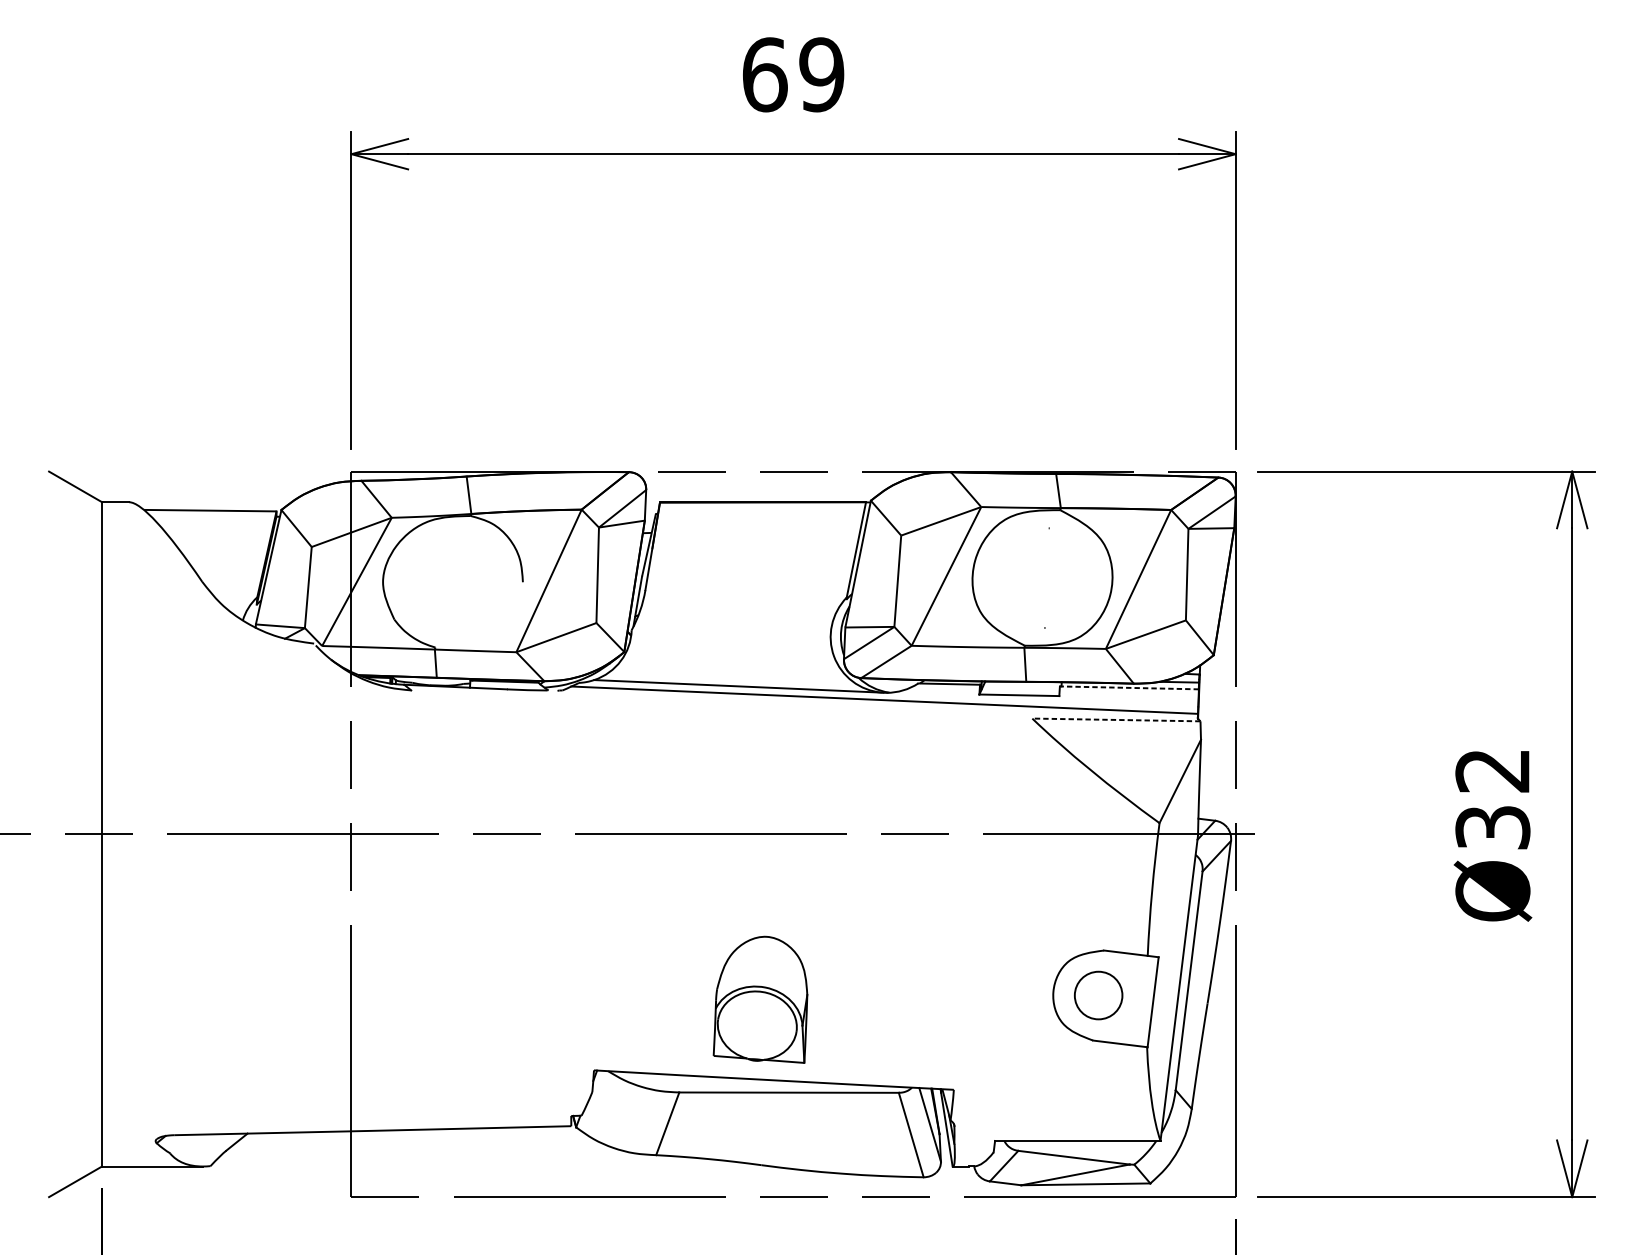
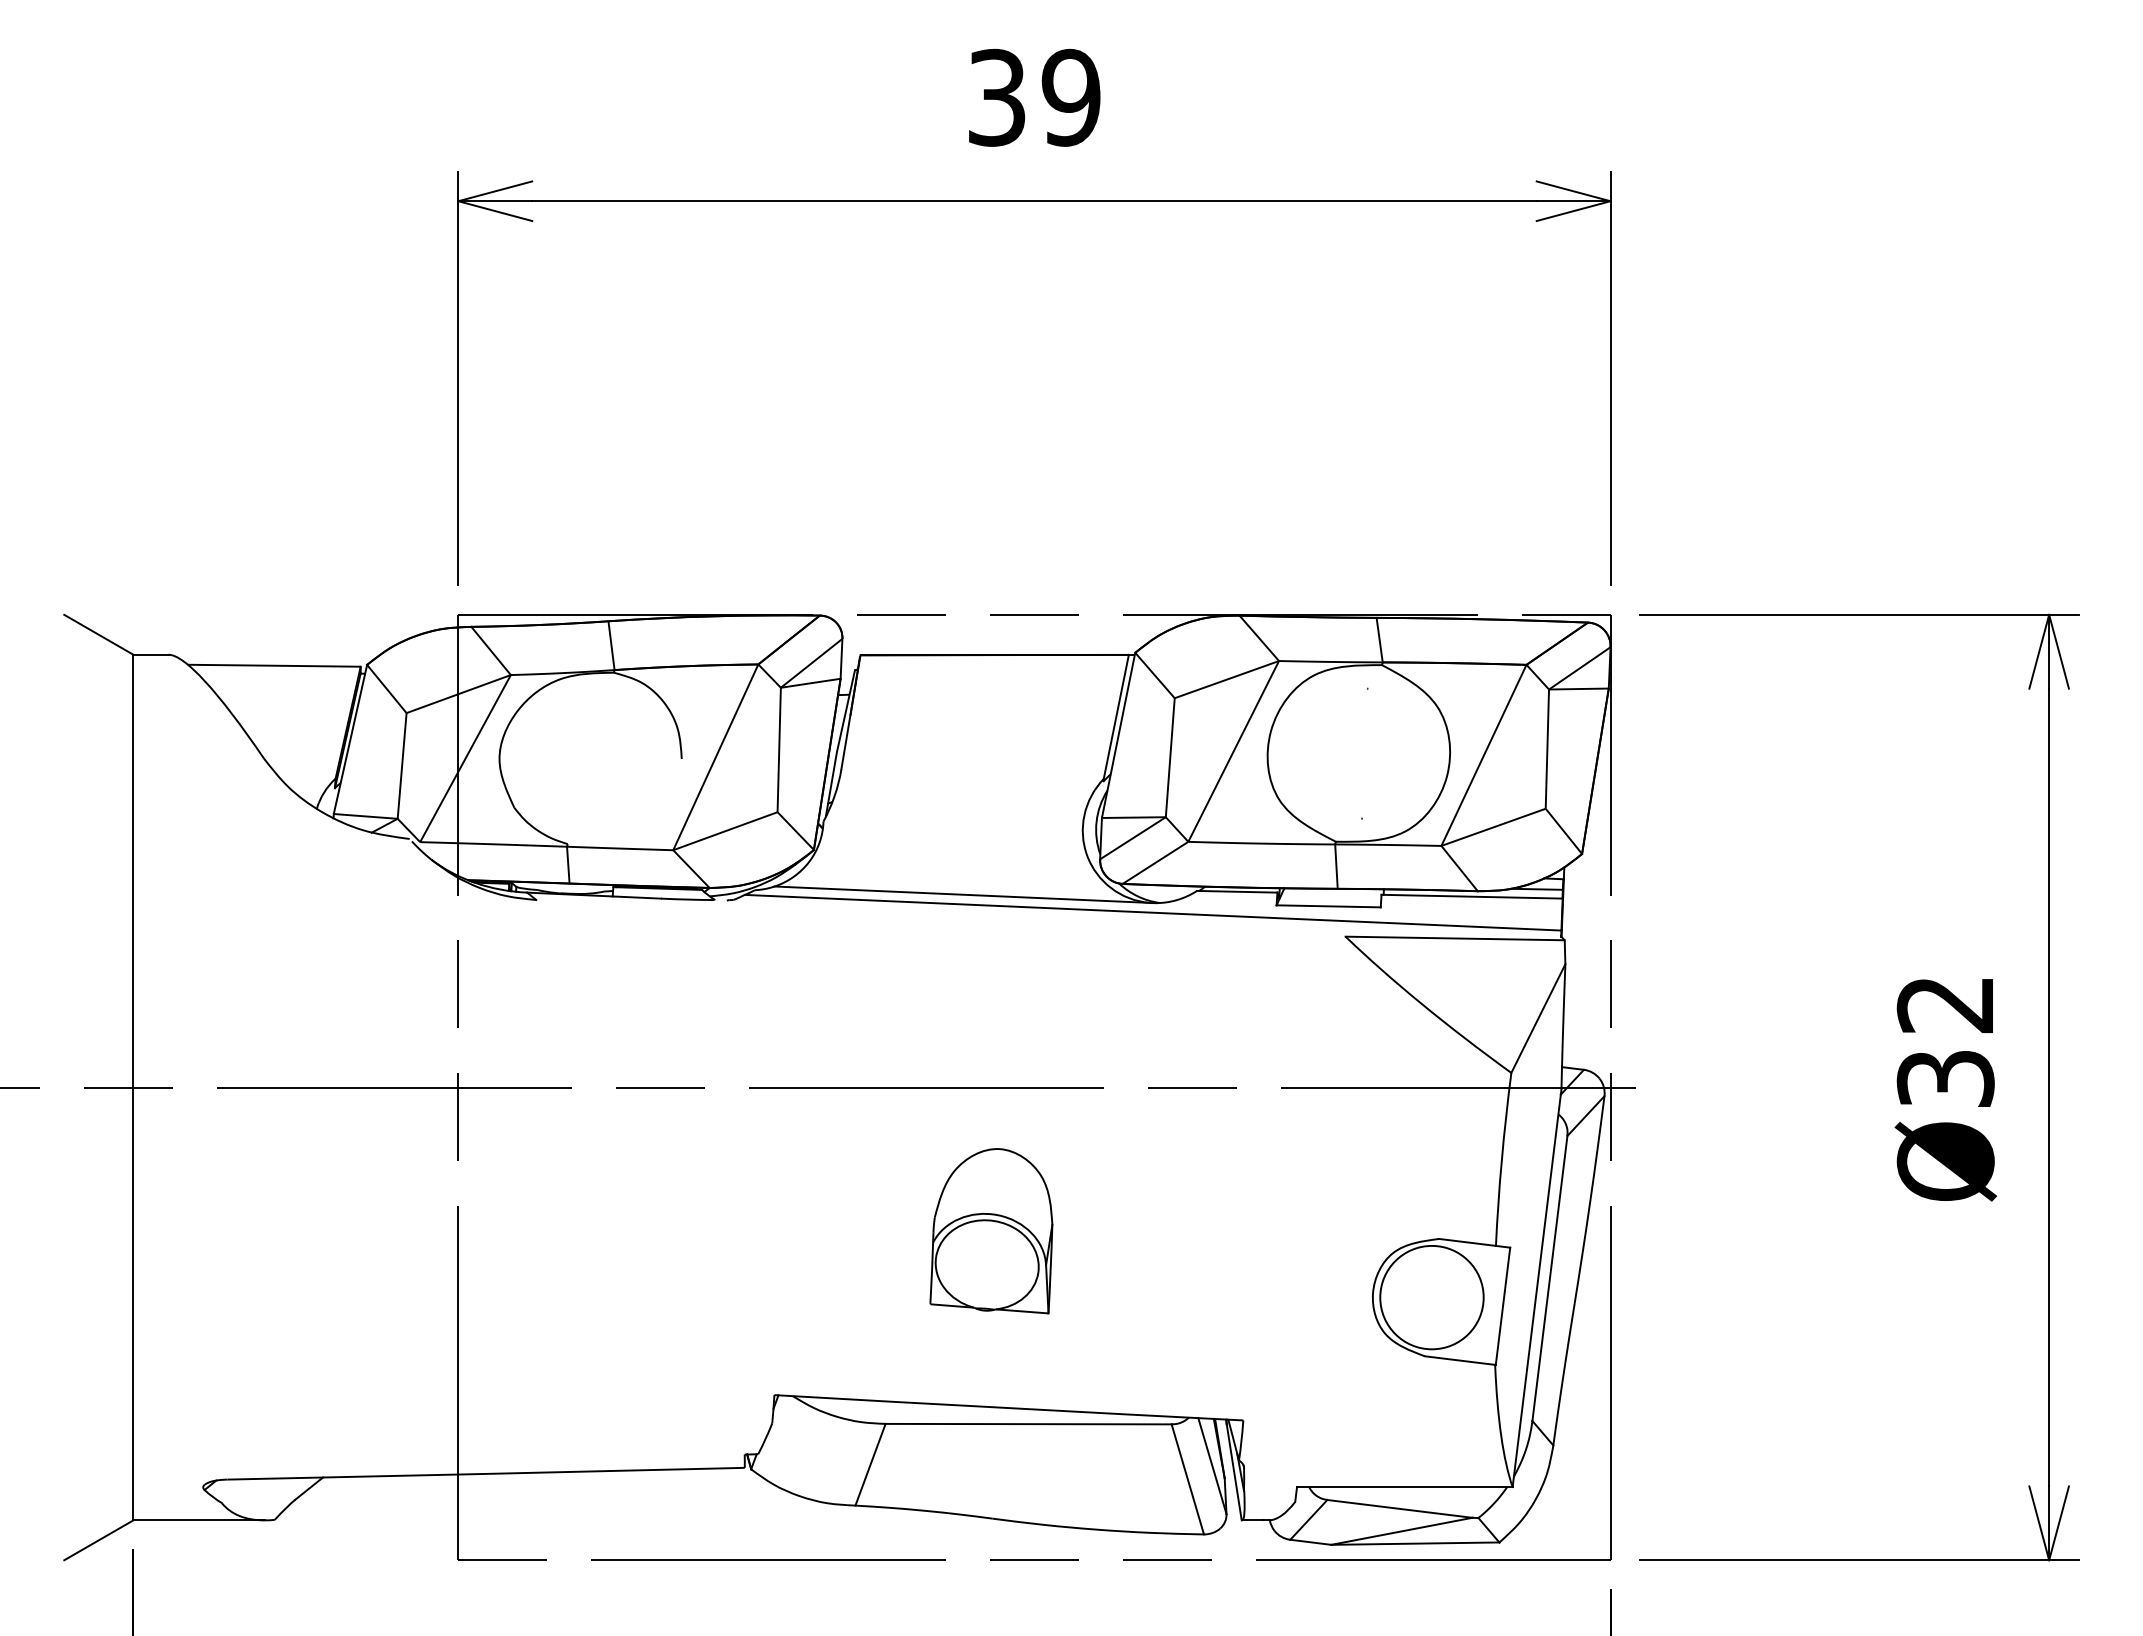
text: (765, 74) -> (997, 97), 69 -> 39
line: (1129, 687) -> (1472, 896), dashed -> solid
line: (1116, 719) -> (1455, 938), dashed -> solid
circle: (1098, 995) -> (1431, 1297), size x1.67
part: (760, 1000) -> (991, 1231), moved

